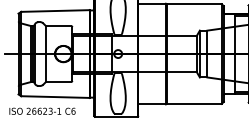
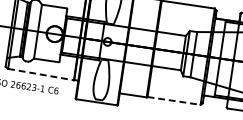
line: (56, 97) -> (41, 75), solid -> dashed
line: (194, 103) -> (174, 100), solid -> dashed

